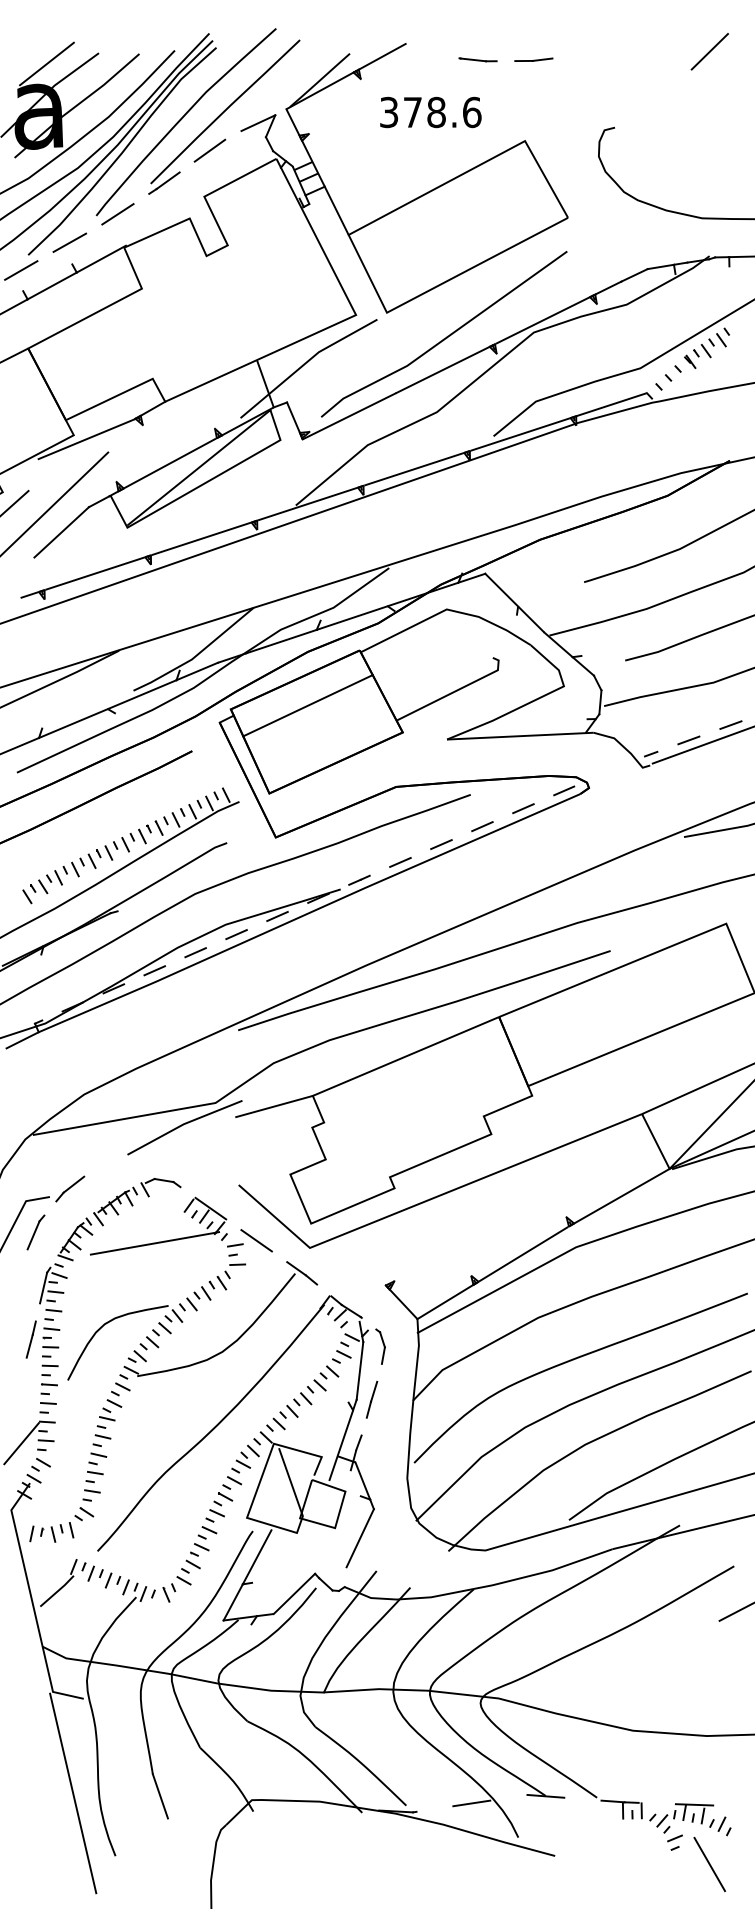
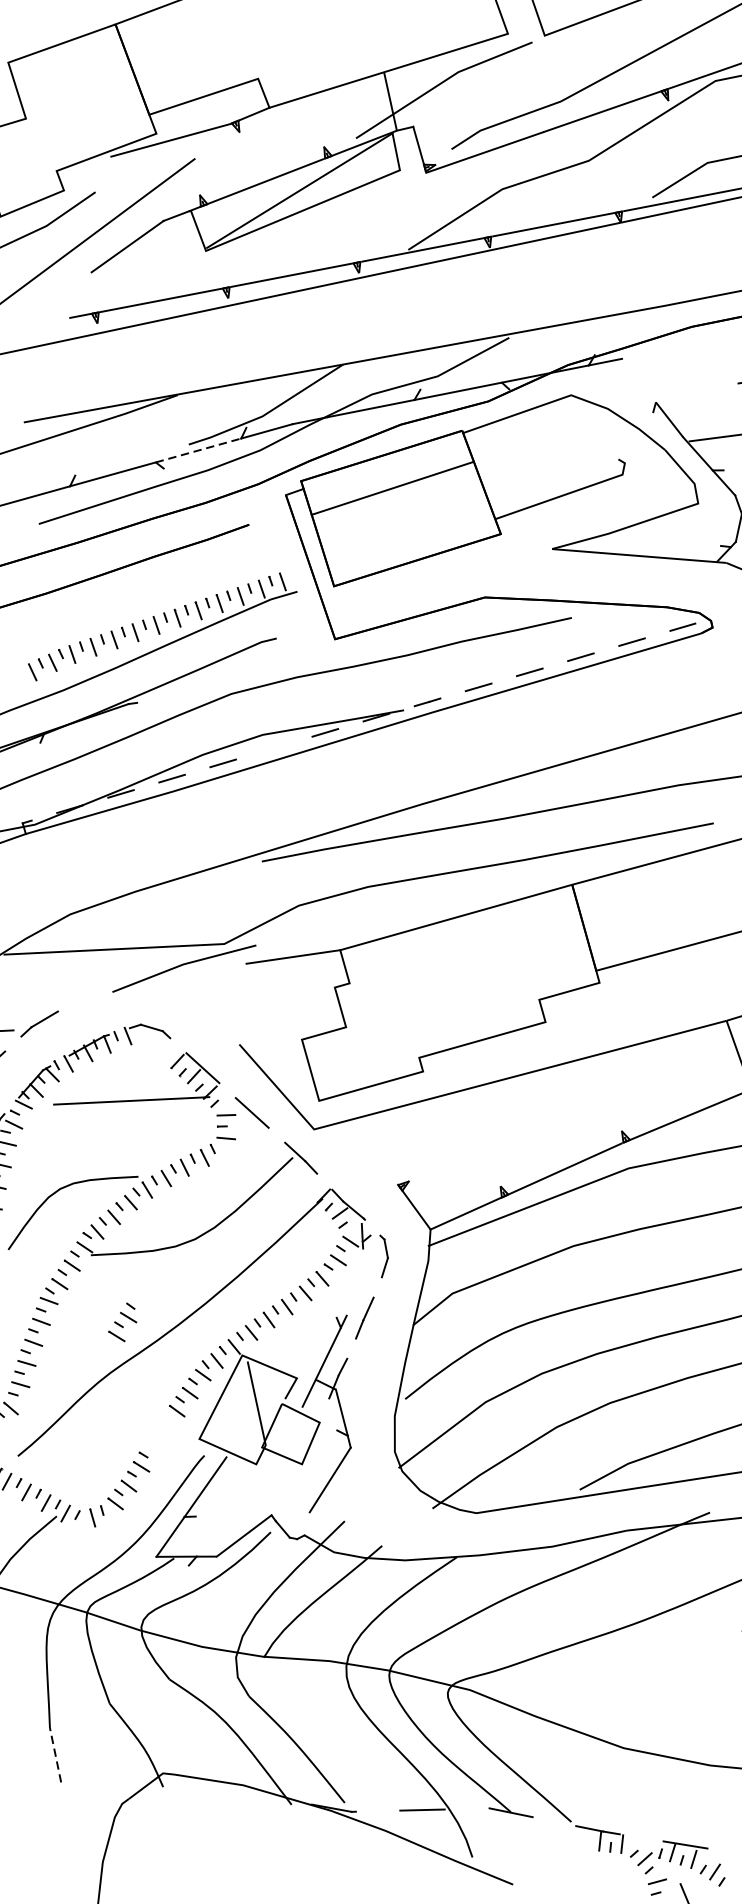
line: (501, 589) -> (638, 379), removed
line: (141, 694) -> (197, 450), solid -> dashed
line: (236, 934) -> (274, 748), removed
line: (359, 1370) -> (354, 1281), removed
part: (212, 1517) -> (122, 1321), moved
line: (160, 1795) -> (55, 1754), solid -> dashed

